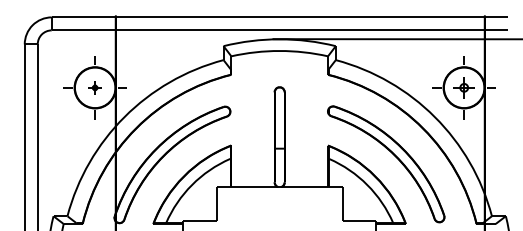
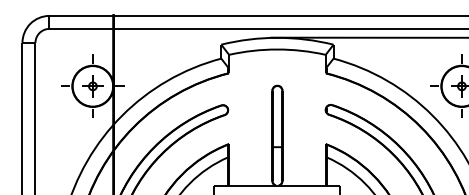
part: (94, 87) -> (92, 86), size x1.67

